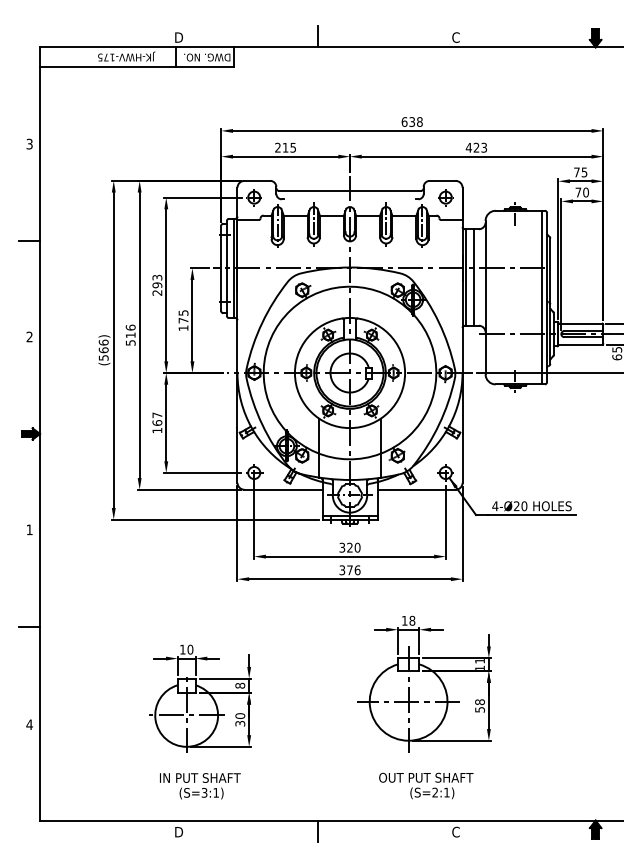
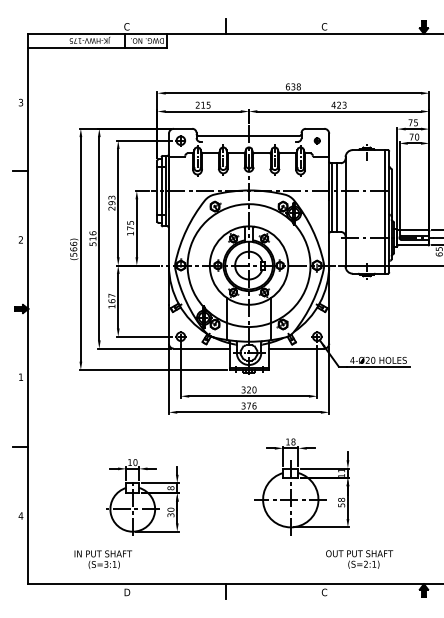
text: (178, 37) -> (126, 26), D -> C
part: (445, 197) -> (317, 140), size x0.6
text: (426, 785) -> (359, 559), moved
text: (200, 786) -> (103, 559), moved

